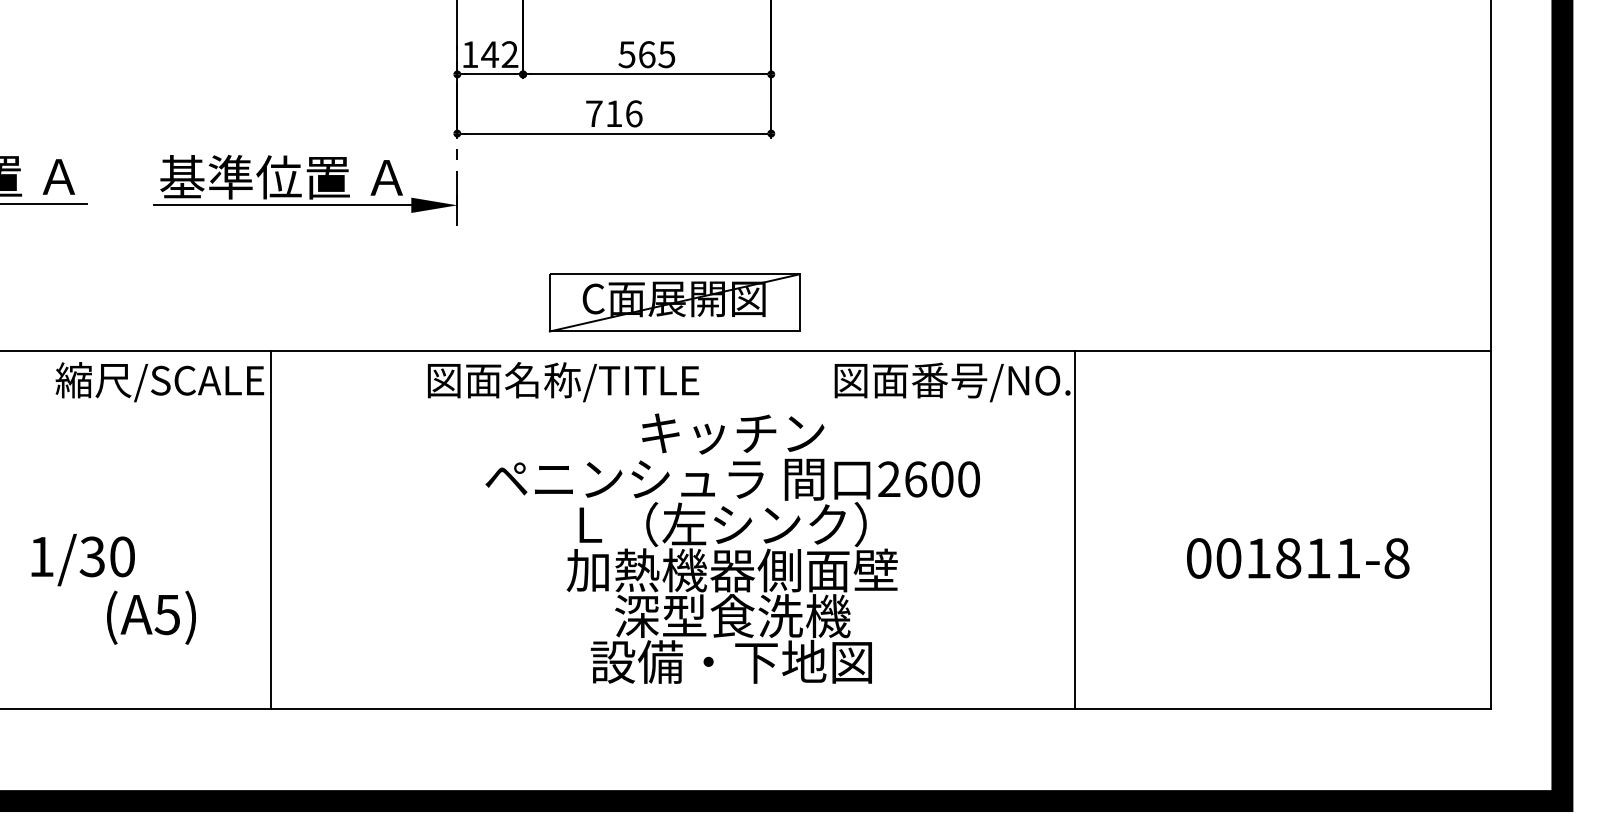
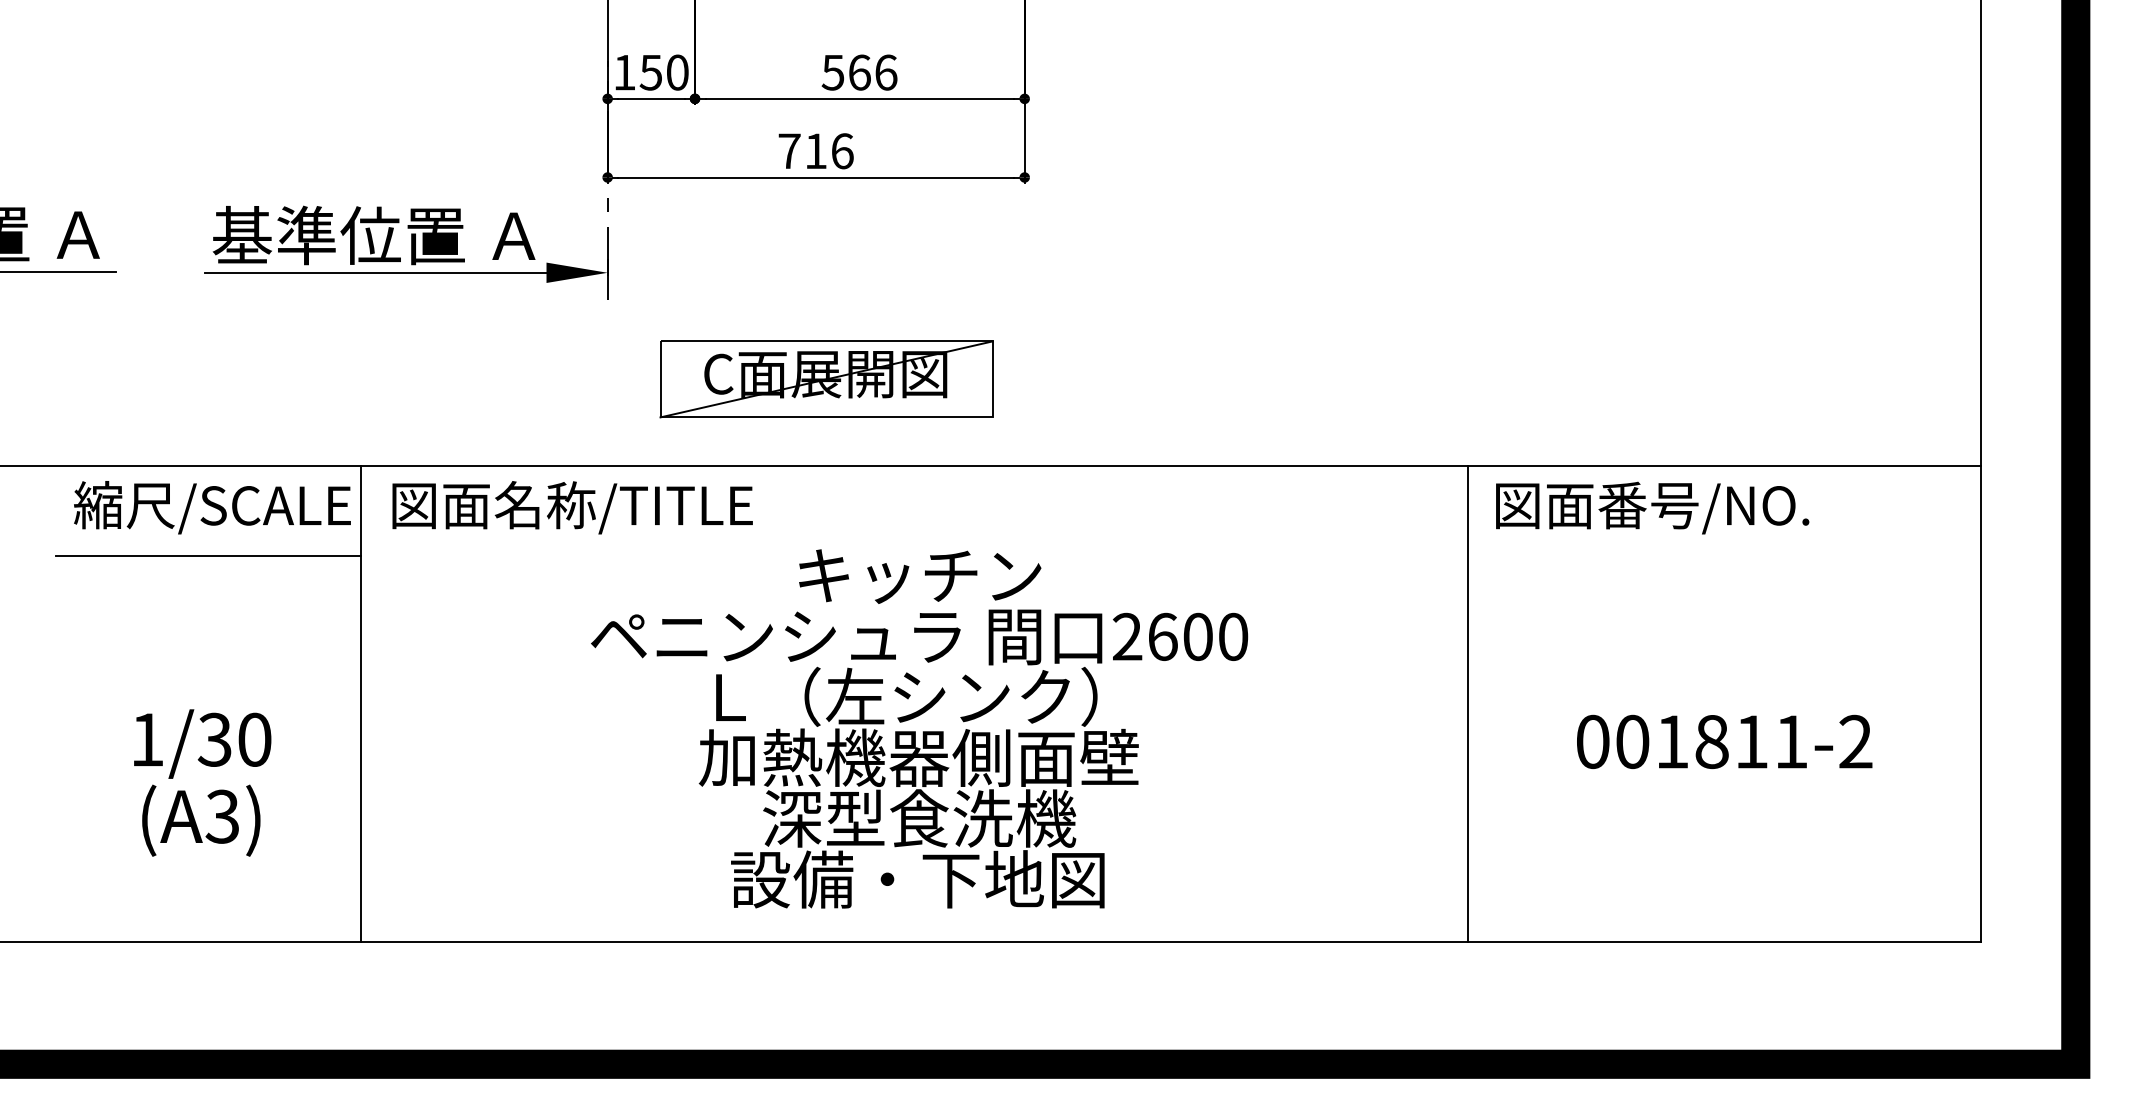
text: (499, 54) -> (663, 72), 142 -> 150
text: (666, 54) -> (885, 72), 565 -> 566
part: (674, 302) -> (826, 379), moved
text: (563, 381) -> (572, 507), moved
text: (952, 381) -> (1652, 507), moved
line: (156, 418) -> (207, 555), added
line: (1075, 529) -> (1468, 703), moved
text: (732, 548) -> (919, 728), moved
text: (1396, 558) -> (1855, 741), 001811-8 -> 001811-2
text: (83, 559) -> (202, 743), moved
text: (167, 614) -> (222, 816), (A5) -> (A3)

